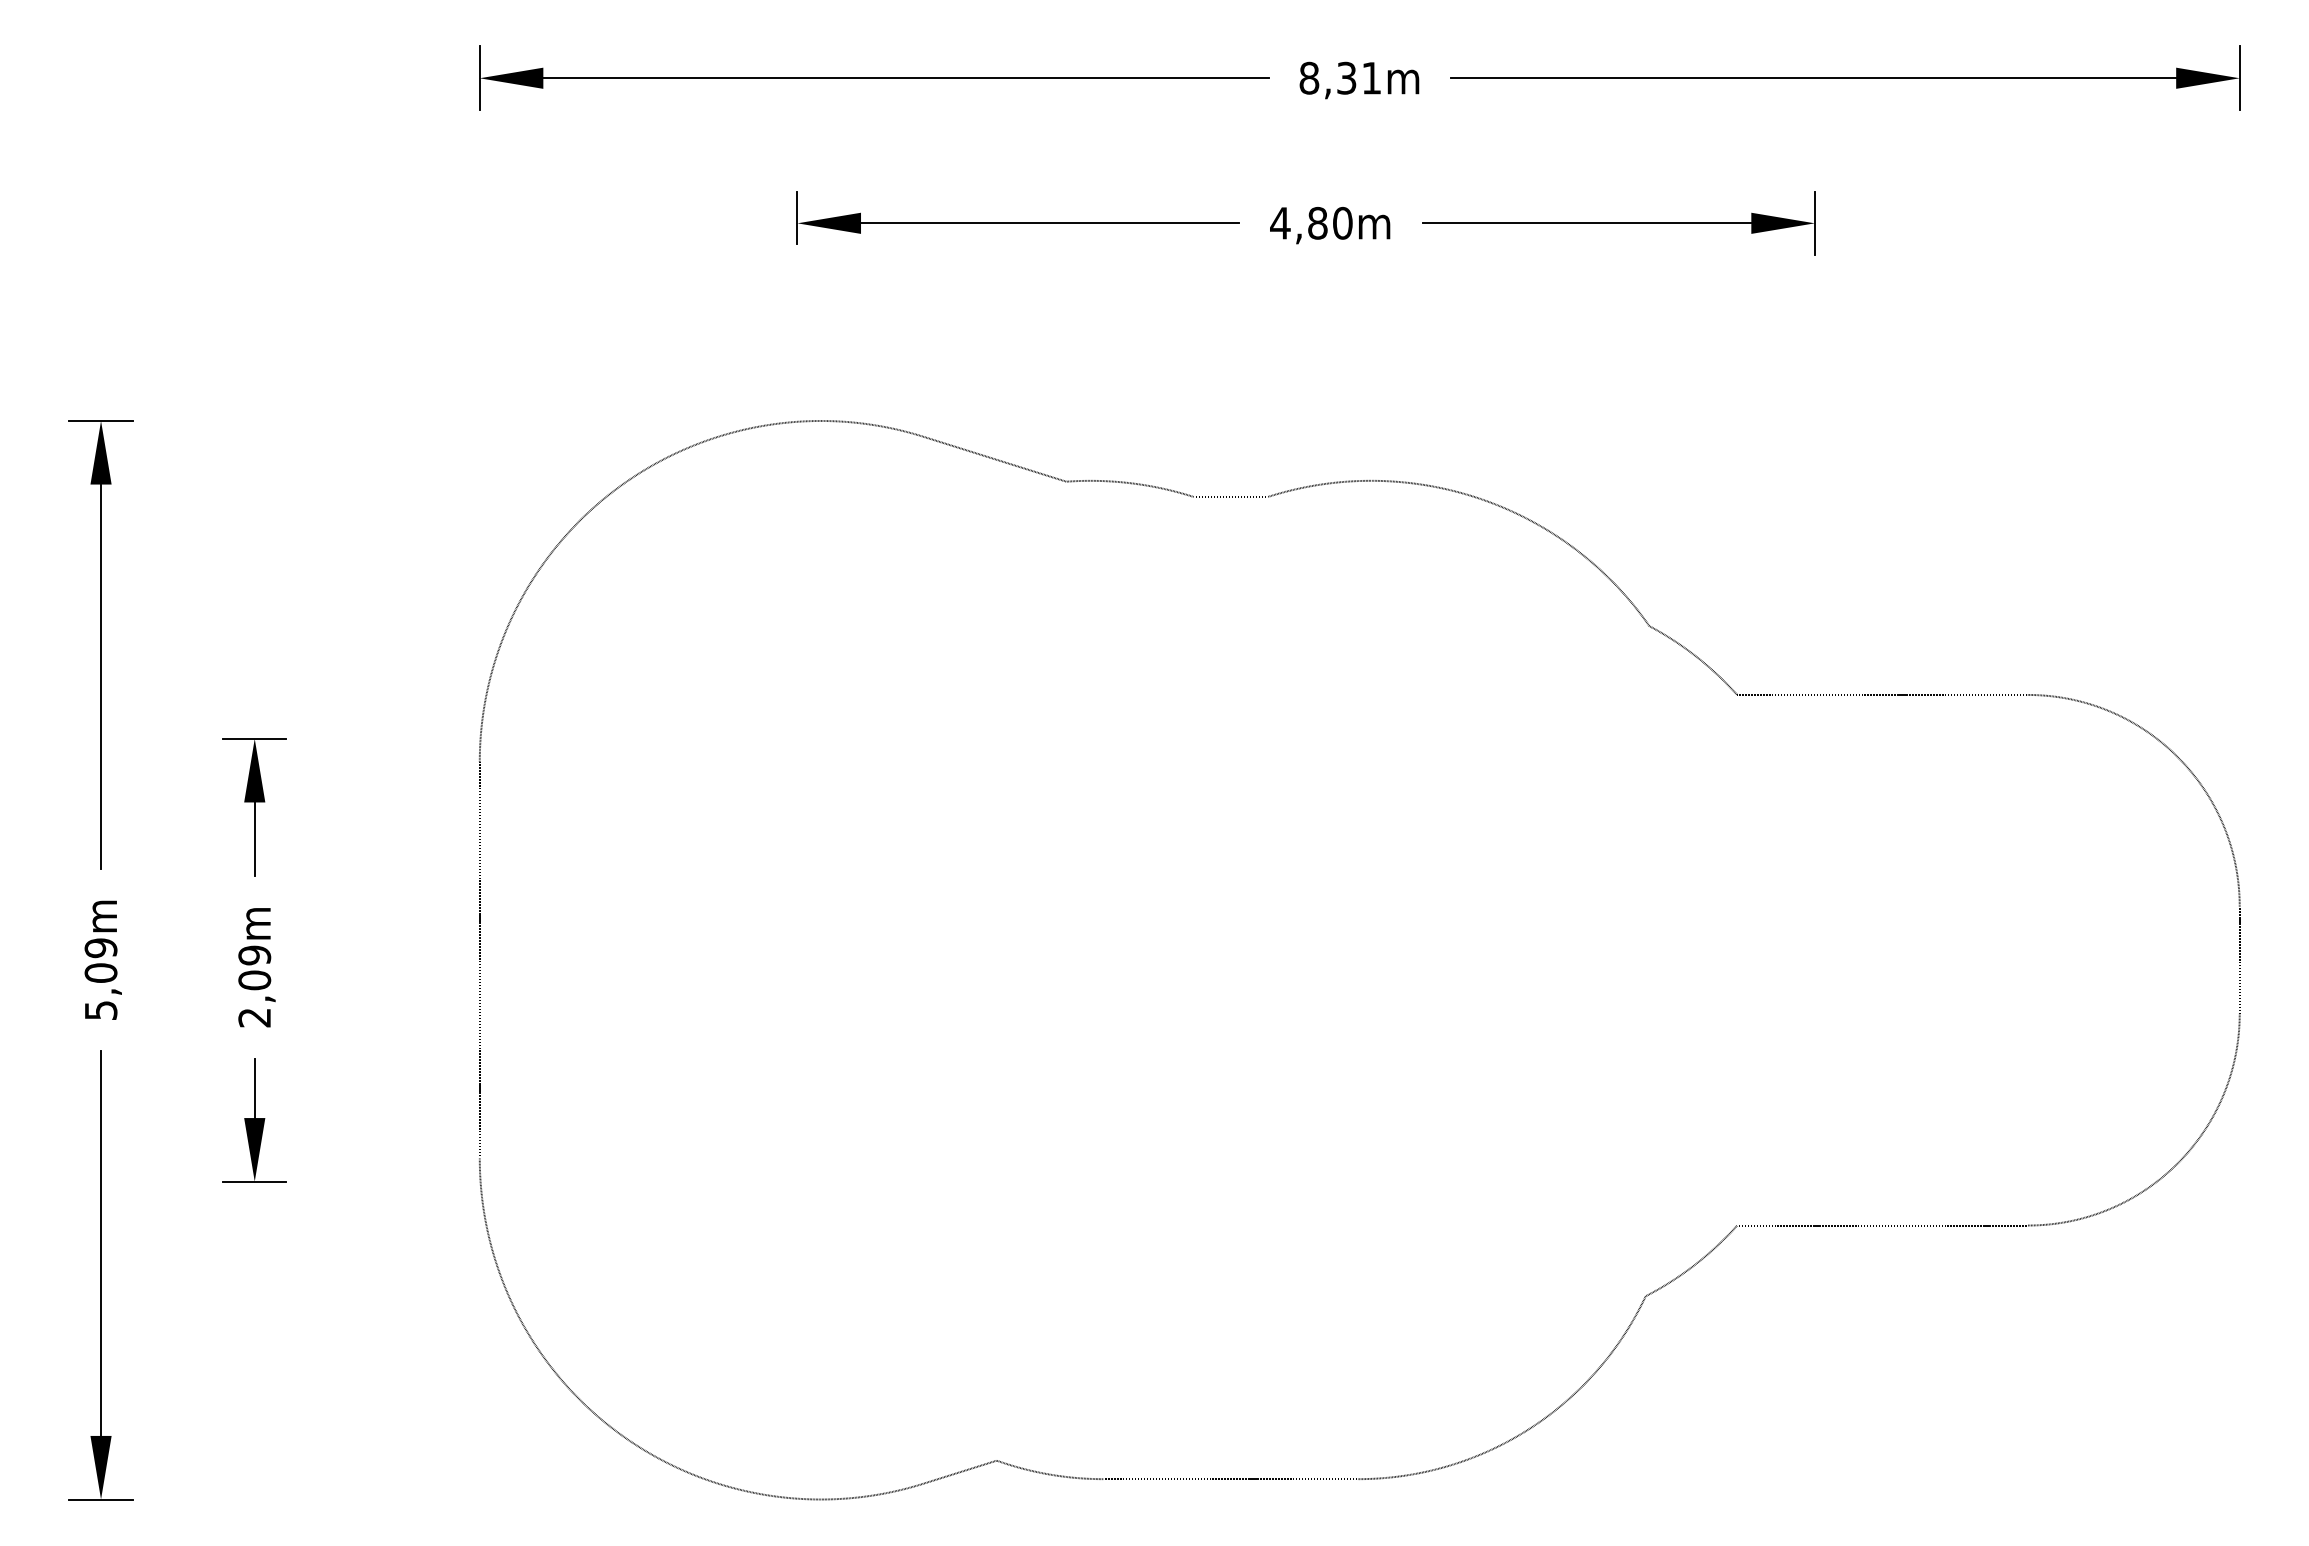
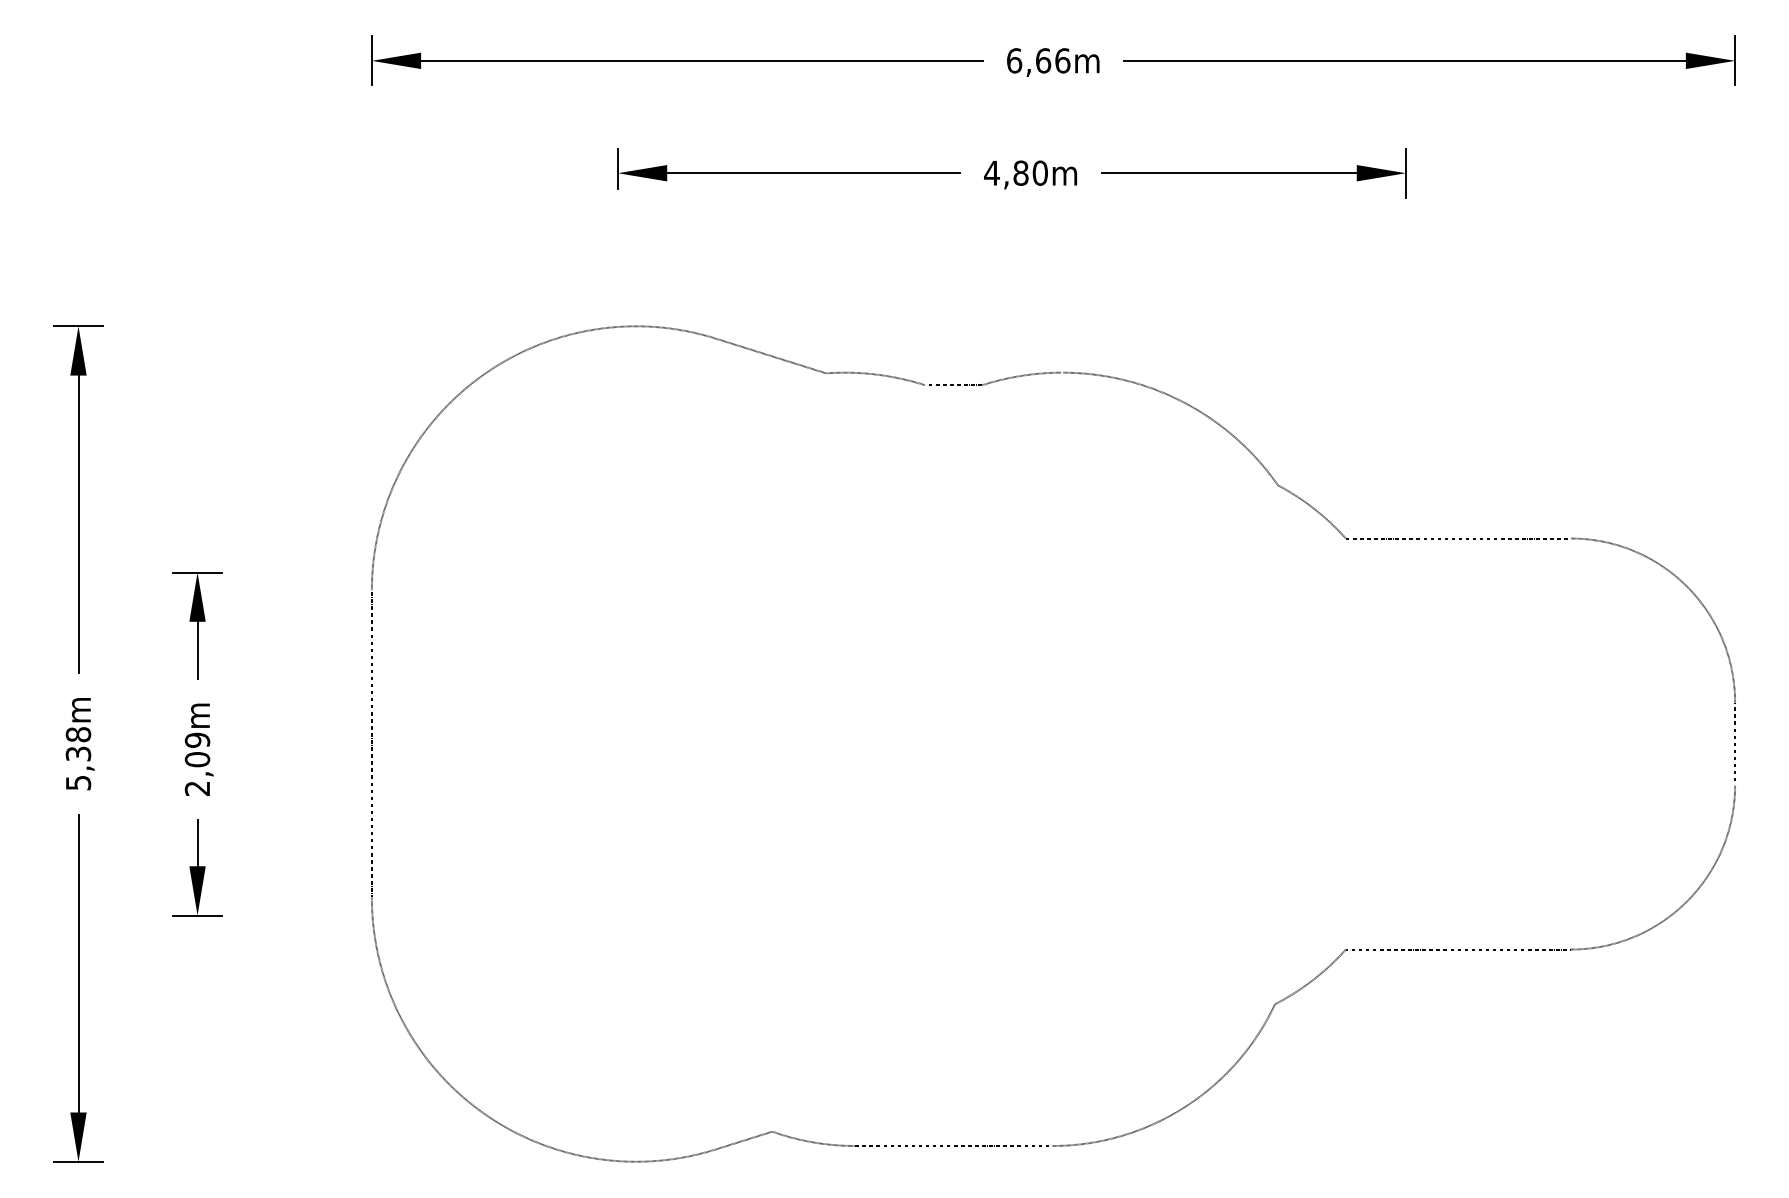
text: (1340, 77) -> (1038, 60), 8,31m -> 6,66m
text: (100, 960) -> (78, 744), 5,09m -> 5,38m

